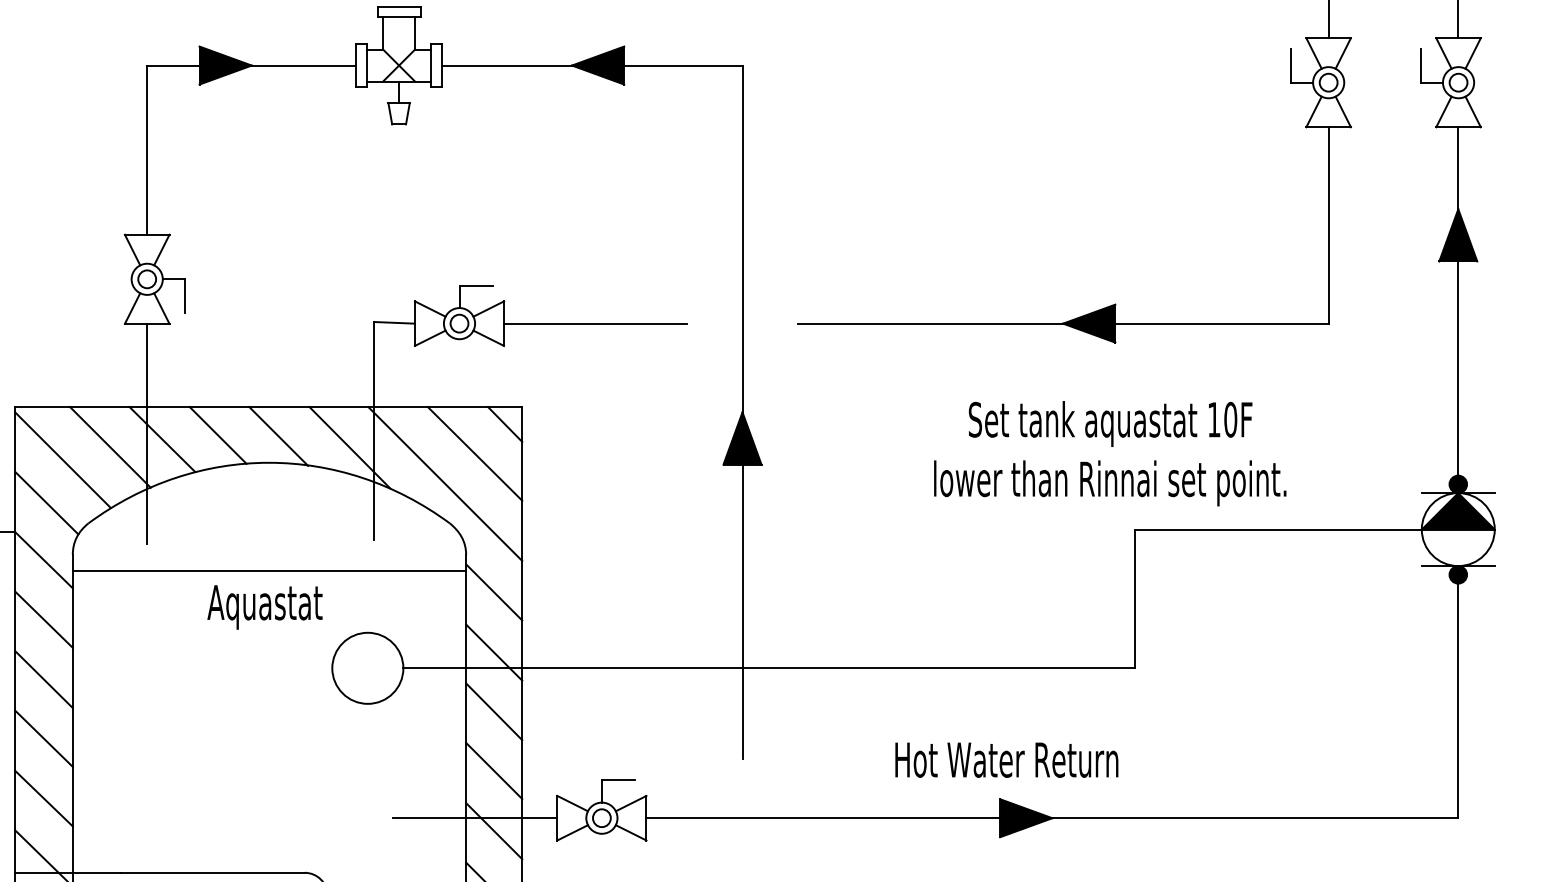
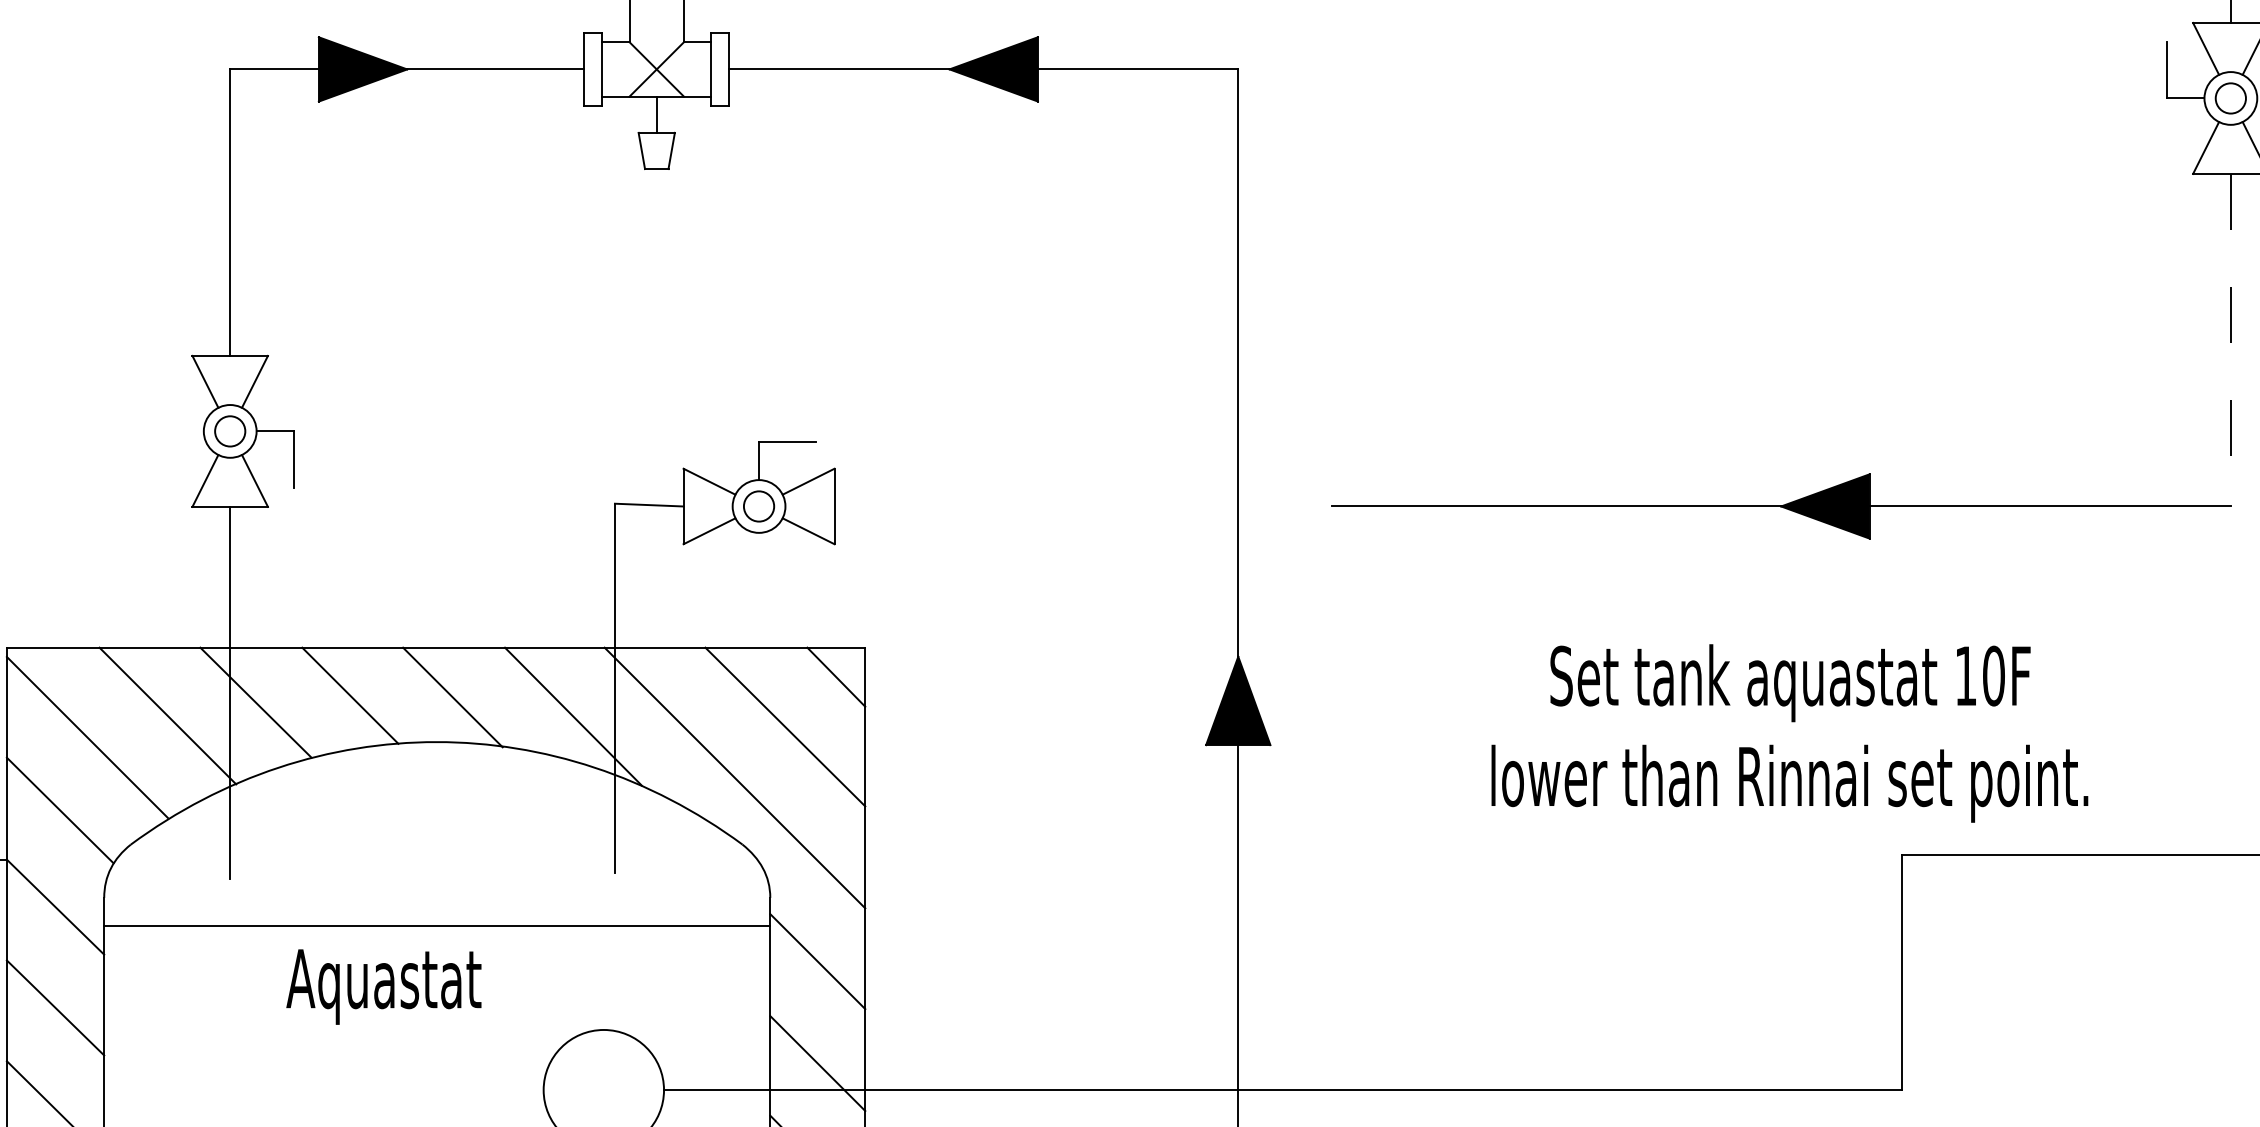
line: (1328, 225) -> (2230, 340), solid -> dashed
line: (595, 323) -> (989, 506), removed
text: (1110, 453) -> (1790, 733), moved
text: (264, 607) -> (383, 987), moved

